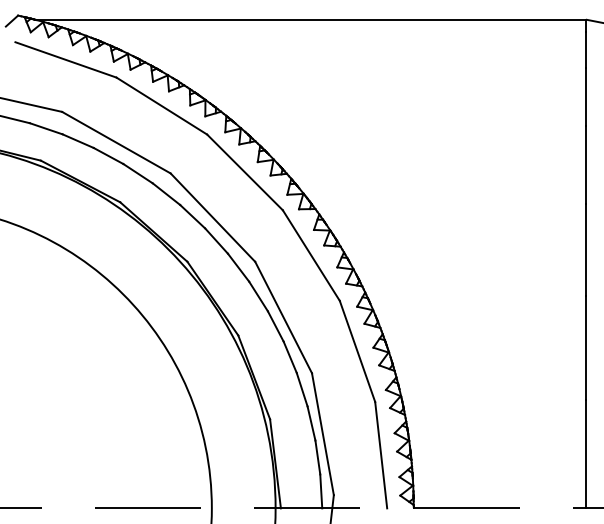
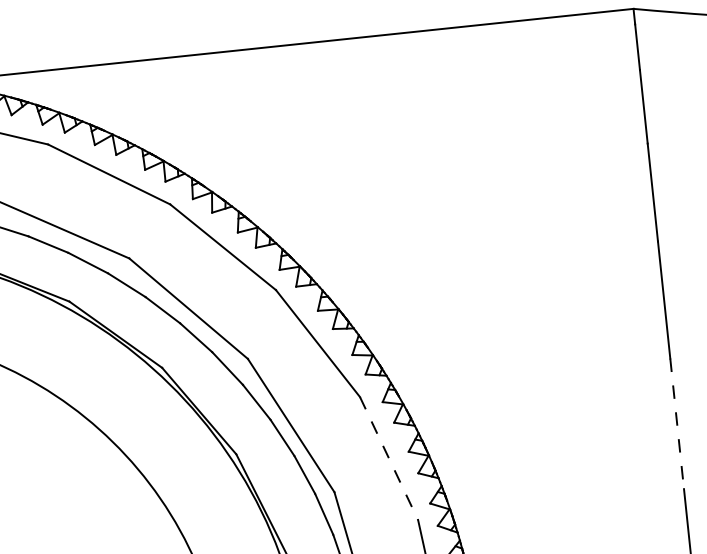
line: (585, 347) -> (676, 423), solid -> dashed
line: (357, 351) -> (389, 458), solid -> dashed

